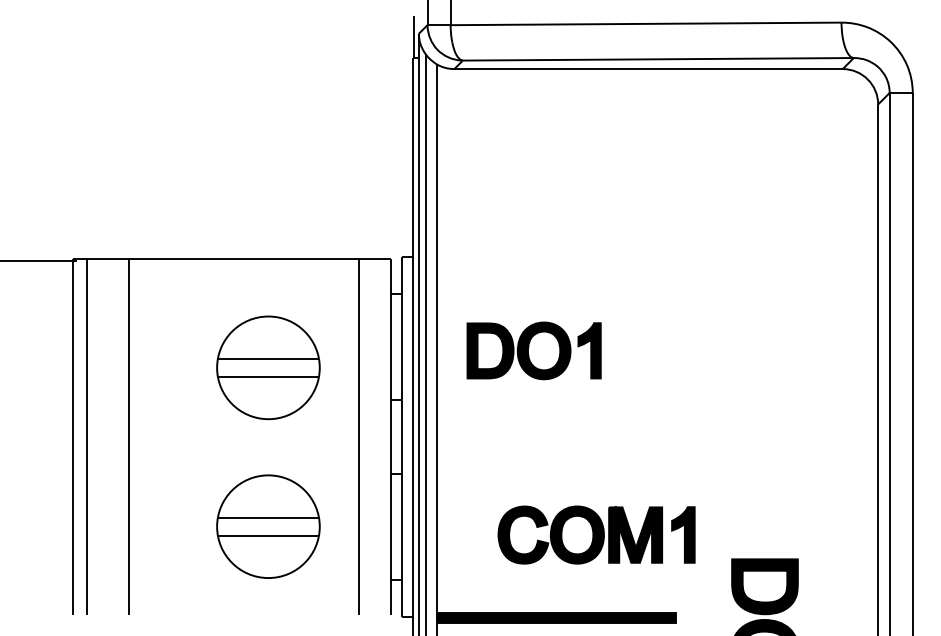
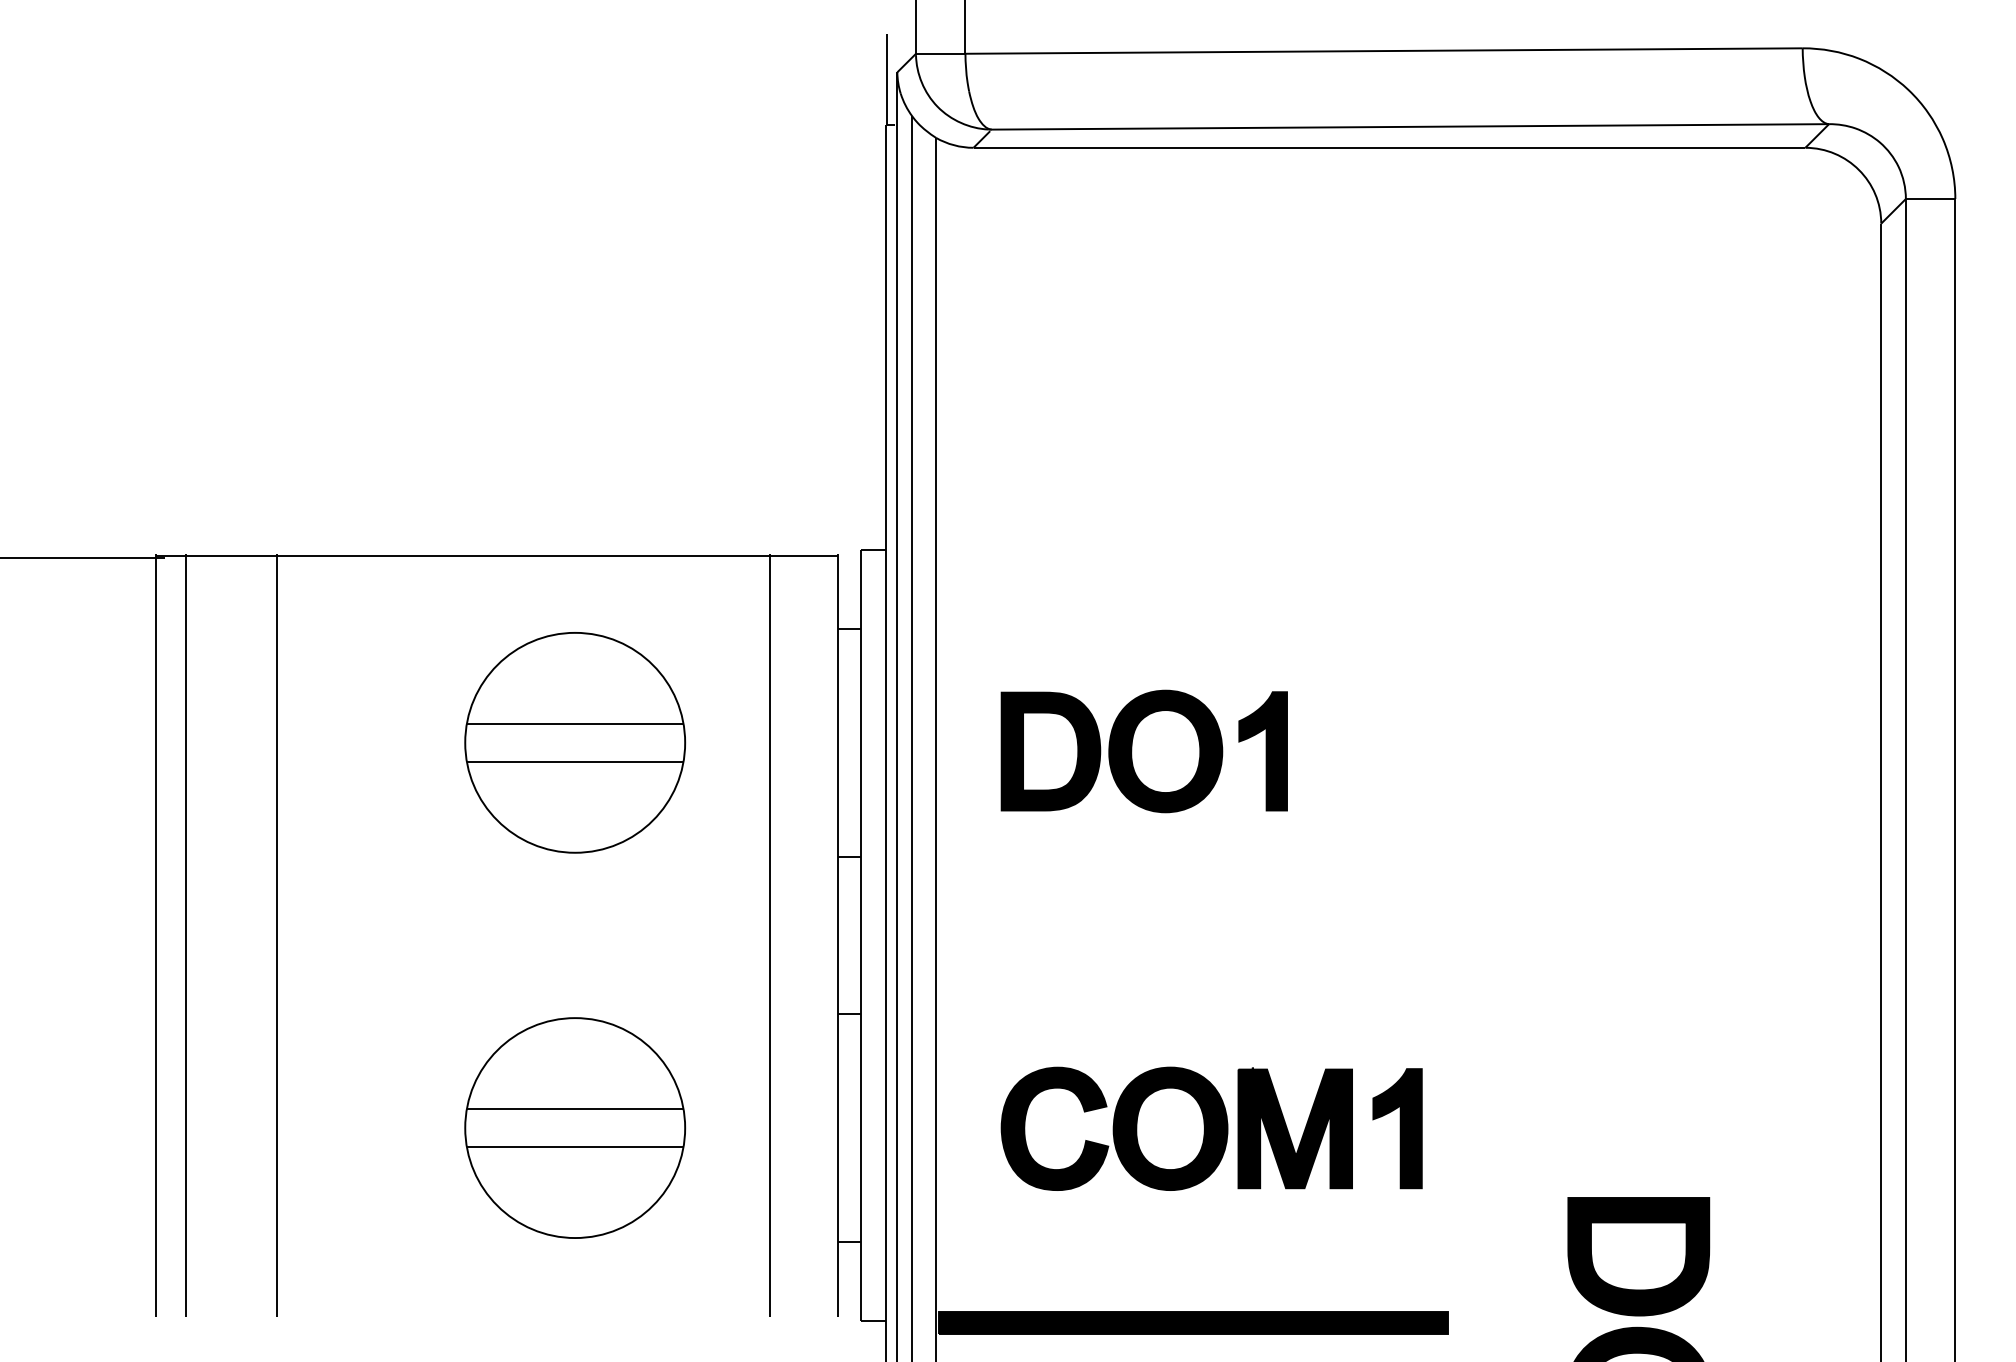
part: (268, 367) -> (575, 742), moved
part: (596, 534) -> (1211, 1127), moved

